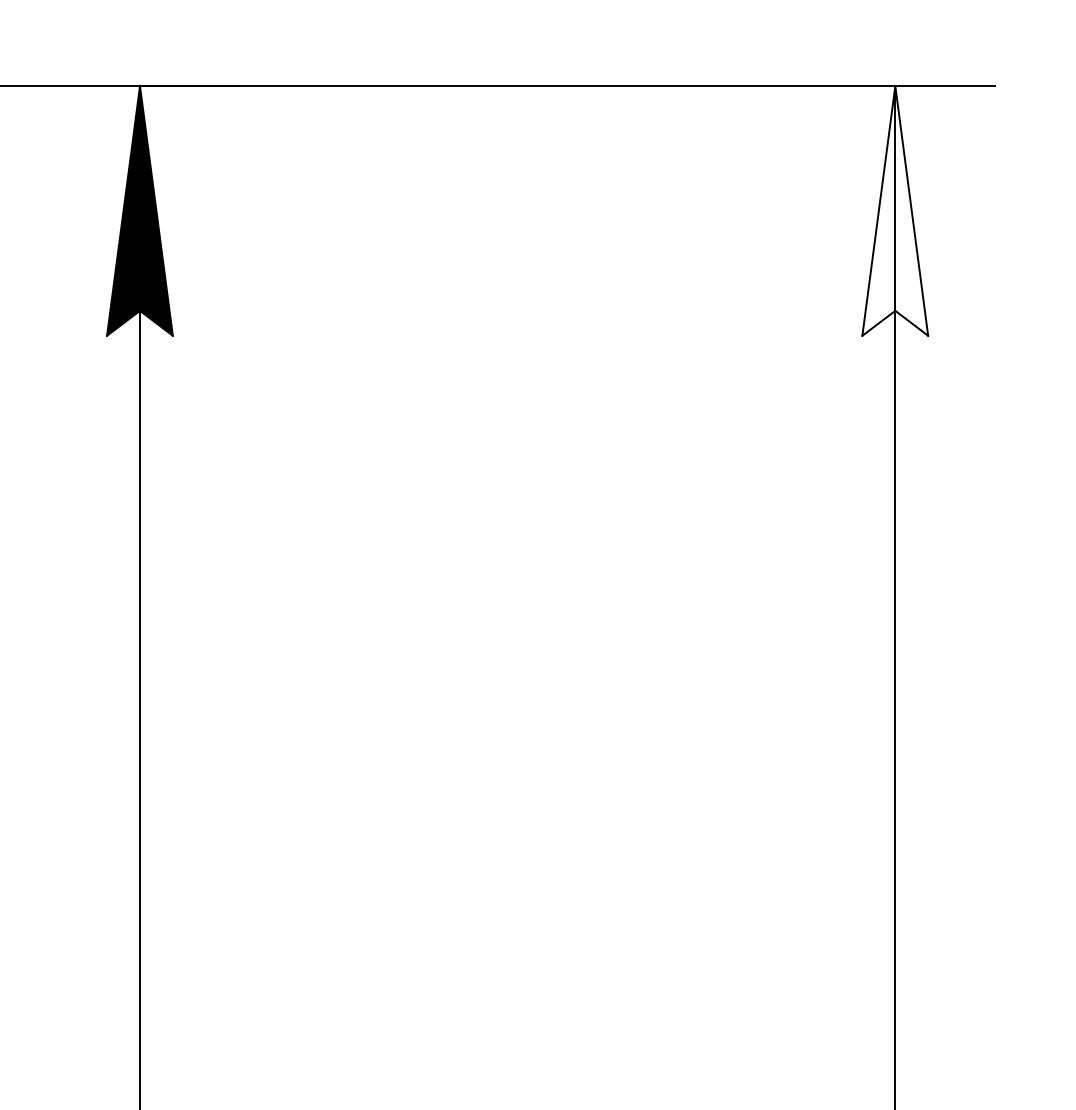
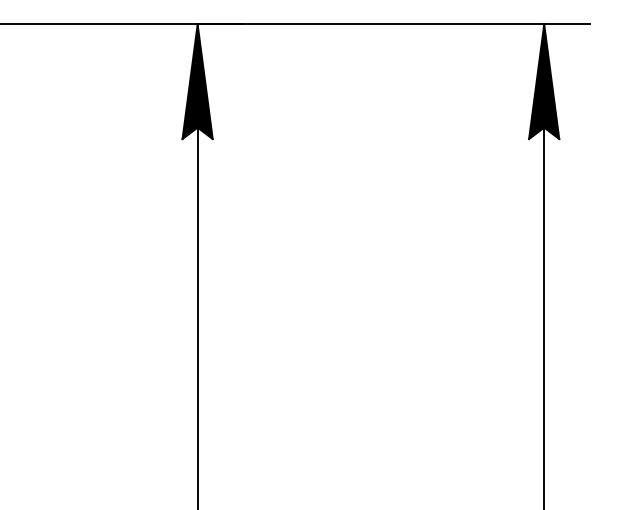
fill: (895, 210) -> (544, 81), added

